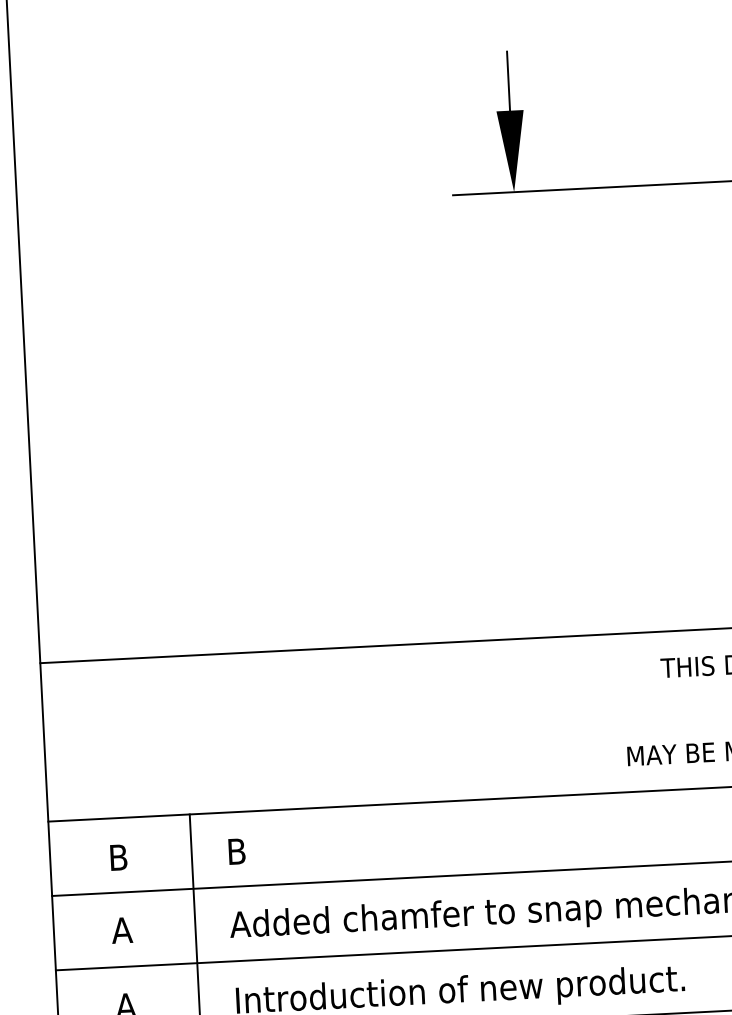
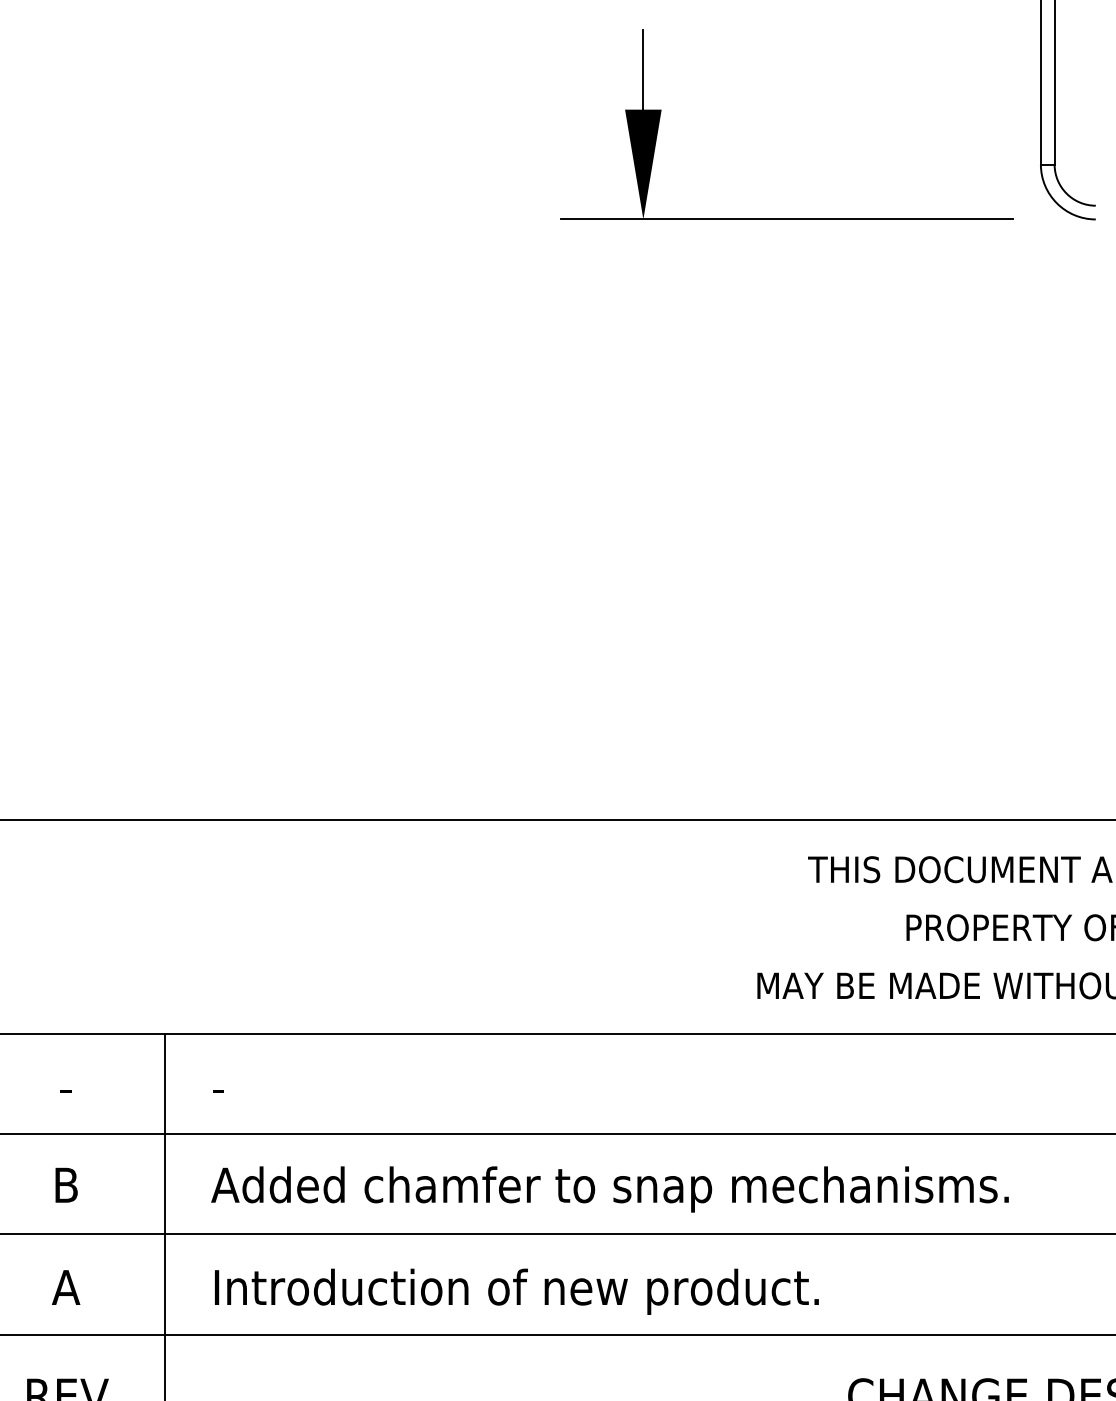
text: (236, 851) -> (225, 1086), B -> -
text: (118, 857) -> (66, 1086), B -> -
text: (122, 929) -> (66, 1184), A -> B

